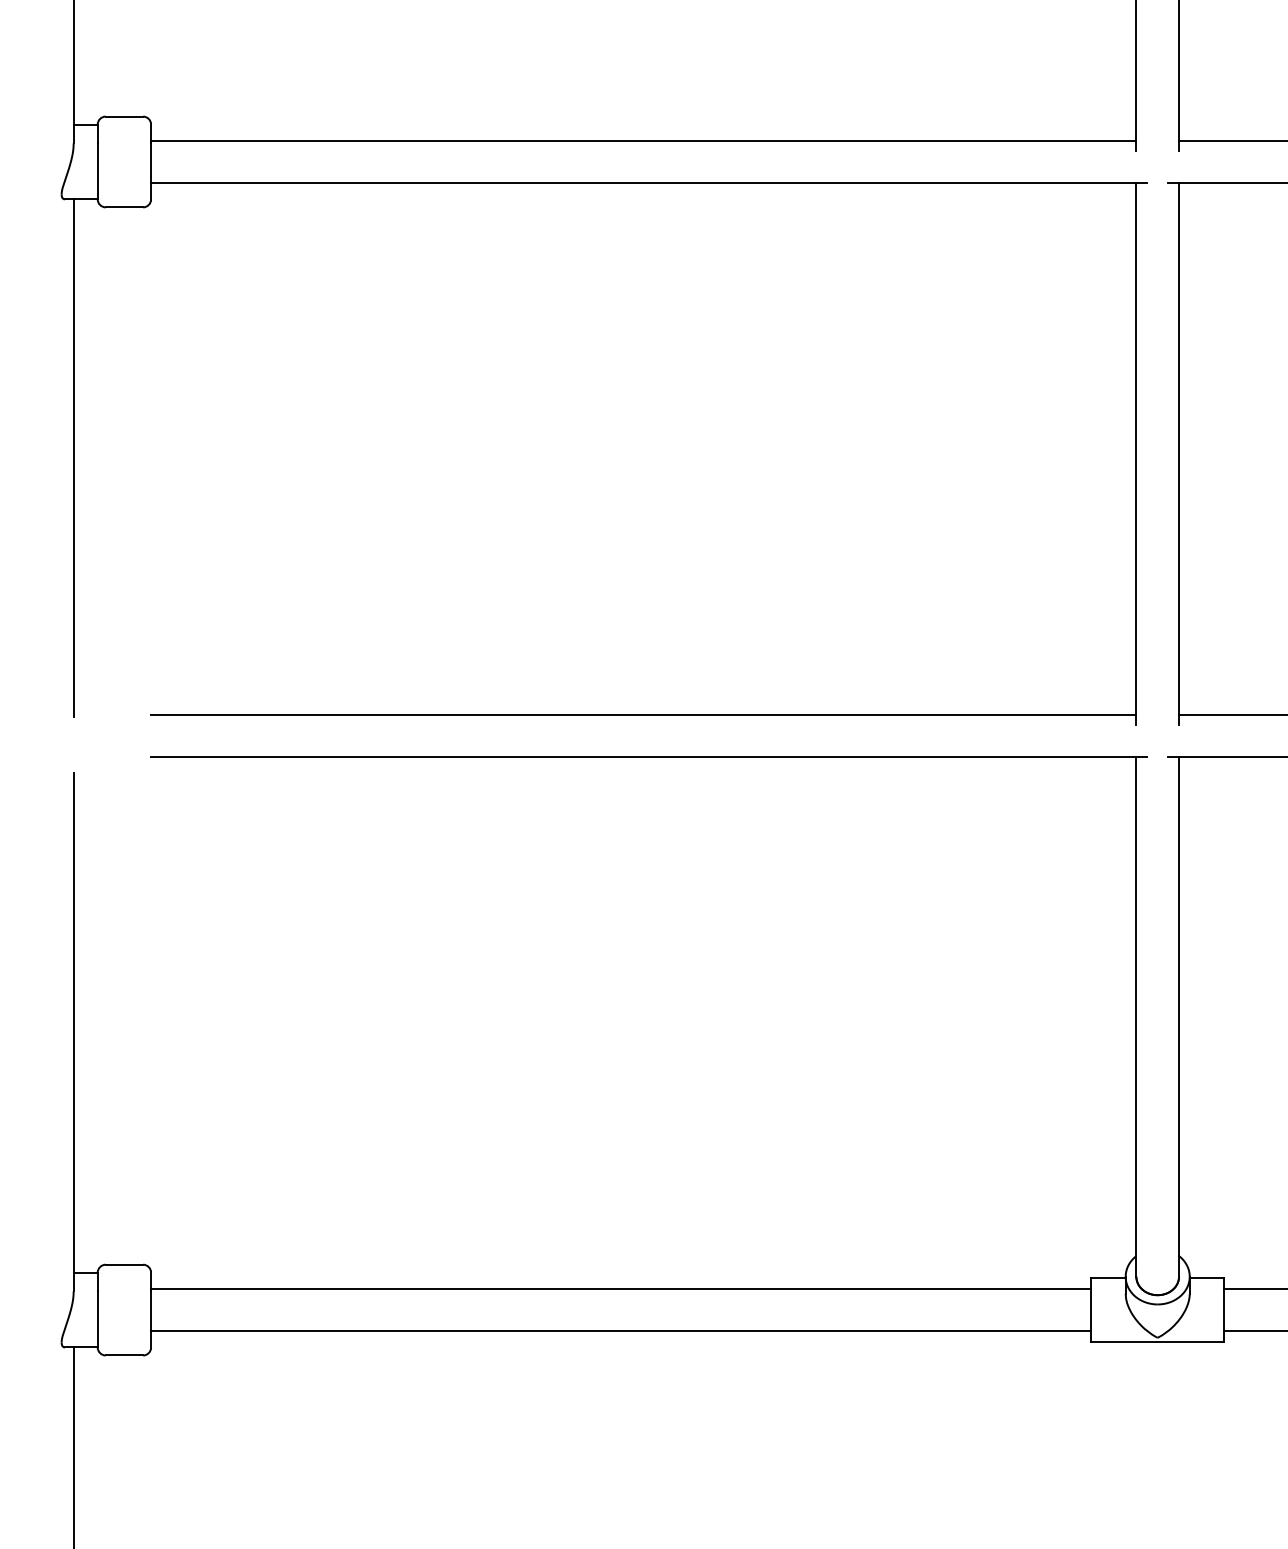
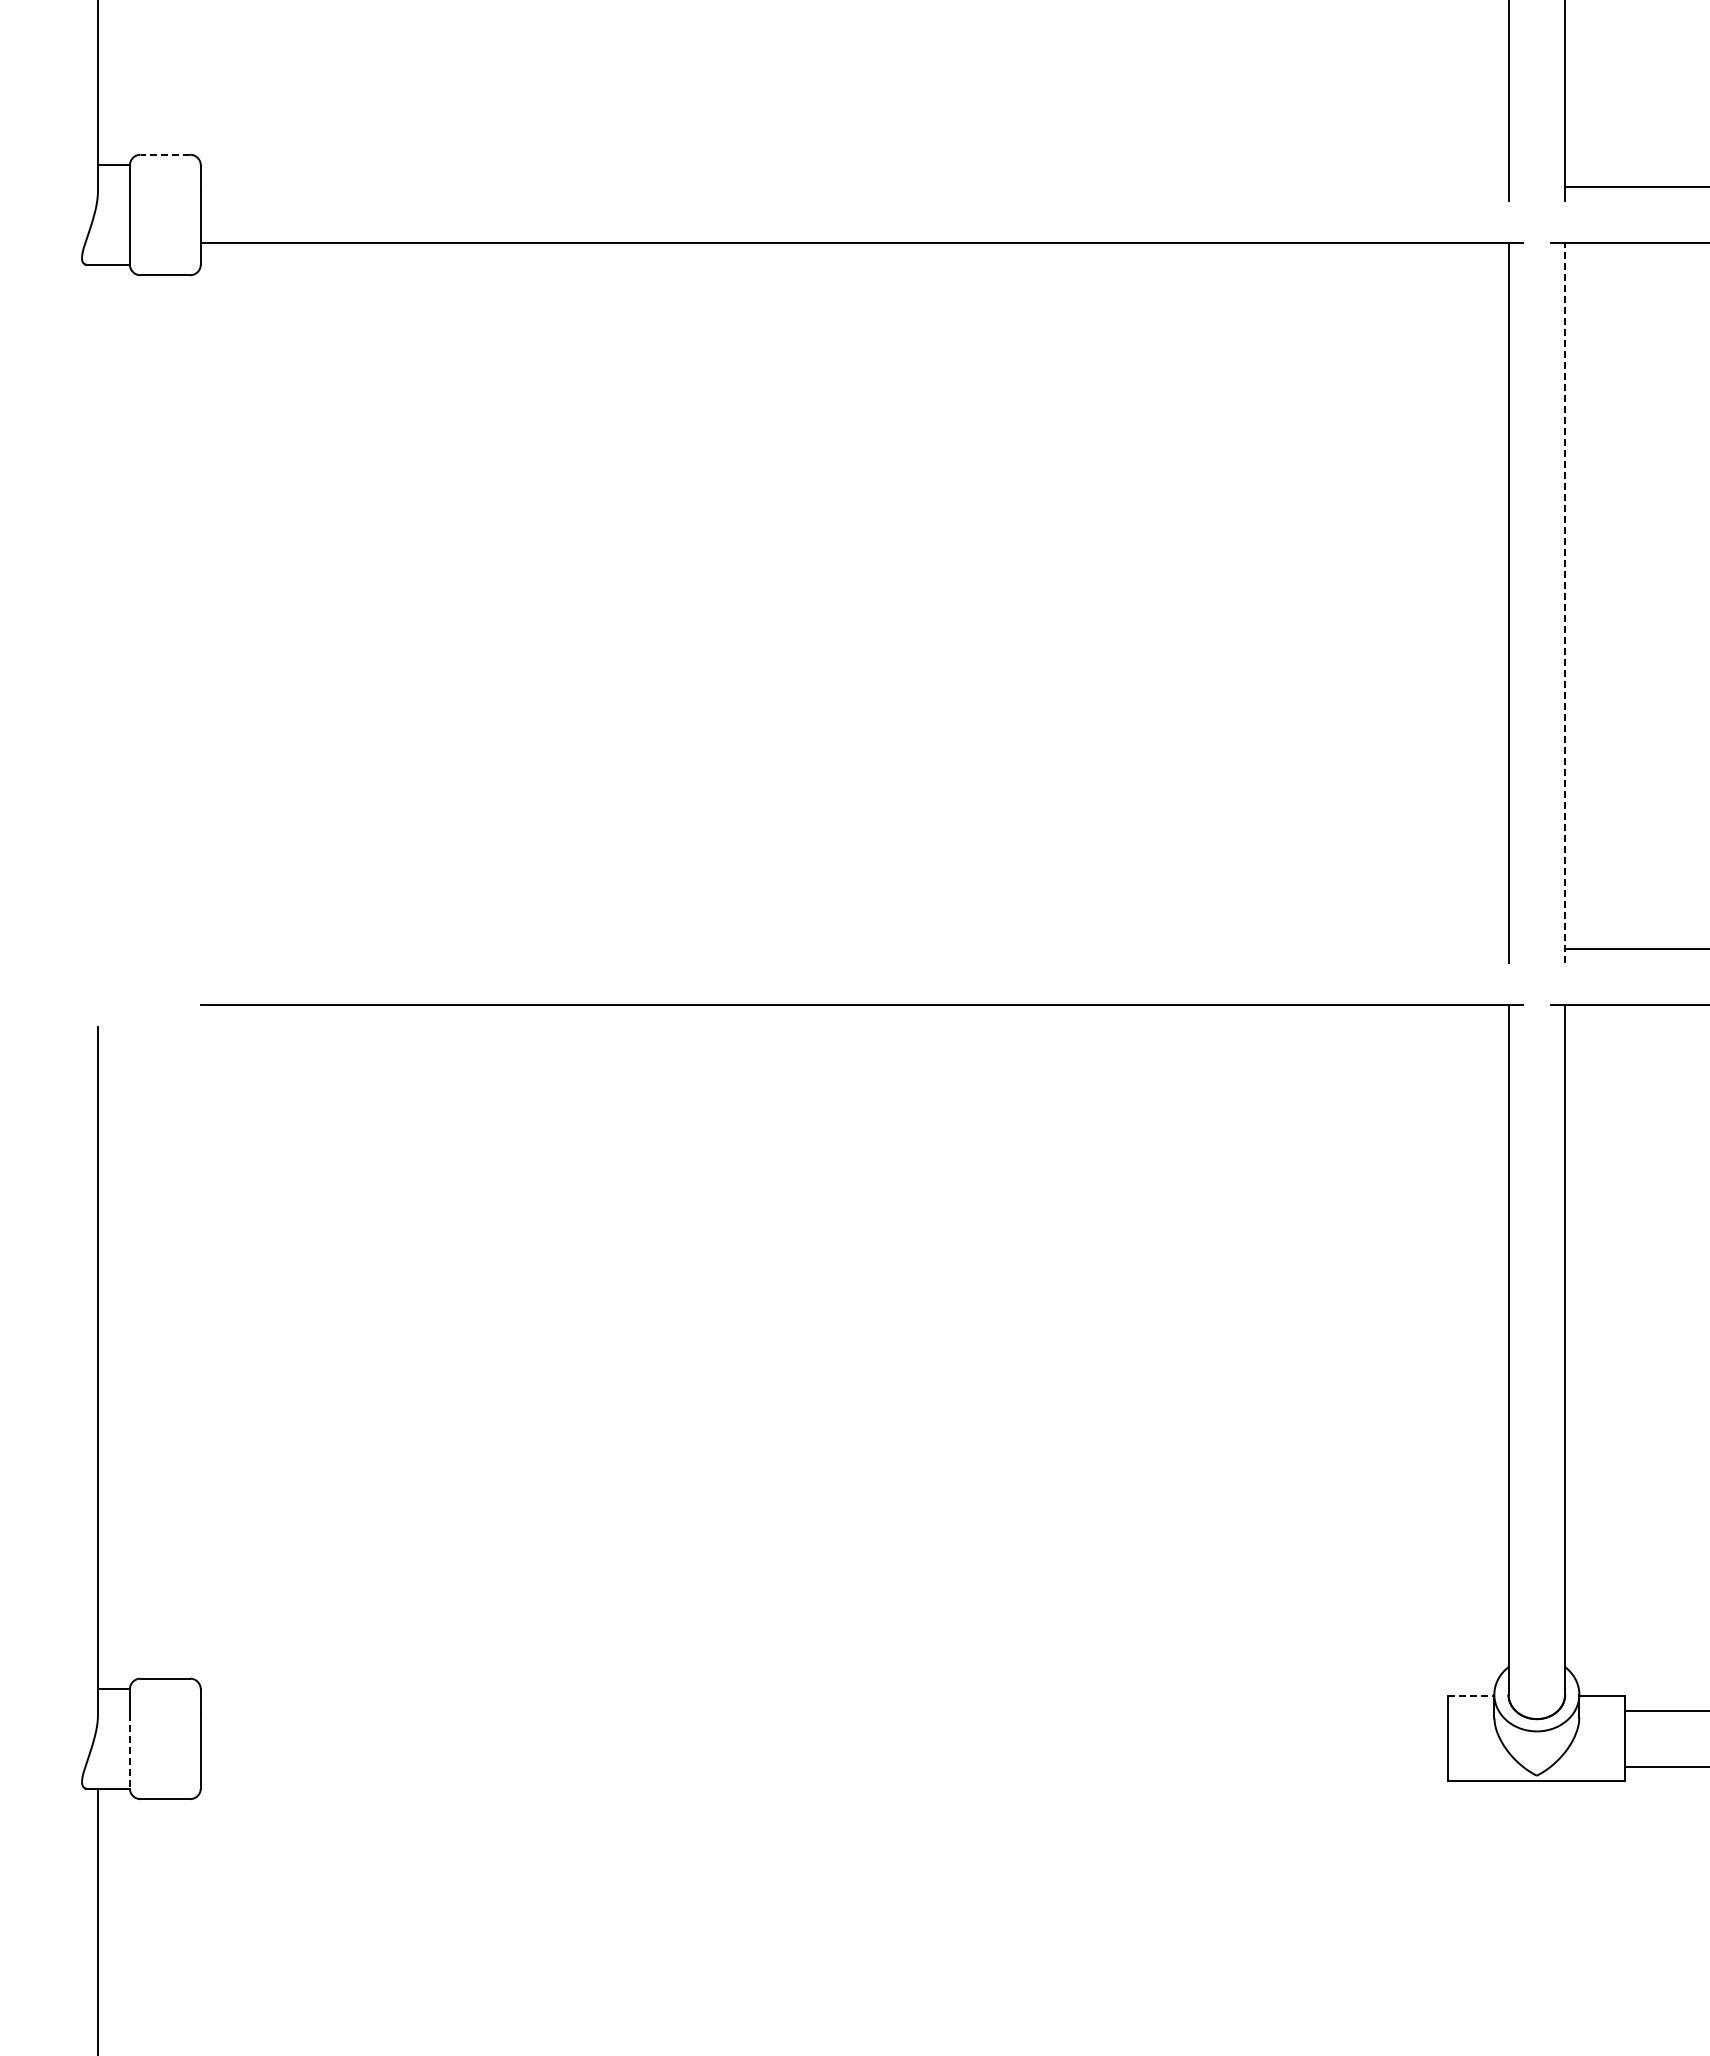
line: (124, 116) -> (165, 154), solid -> dashed
line: (643, 140) -> (854, 186), removed
line: (1179, 454) -> (1565, 603), solid -> dashed
line: (74, 458) -> (98, 608), removed
line: (643, 714) -> (854, 948), removed
line: (1108, 1278) -> (1471, 1696), solid -> dashed
line: (621, 1288) -> (824, 1710), removed
line: (97, 1319) -> (129, 1751), solid -> dashed
line: (621, 1331) -> (824, 1767), removed

